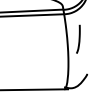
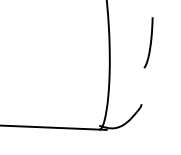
line: (78, 38) -> (149, 41), moved

